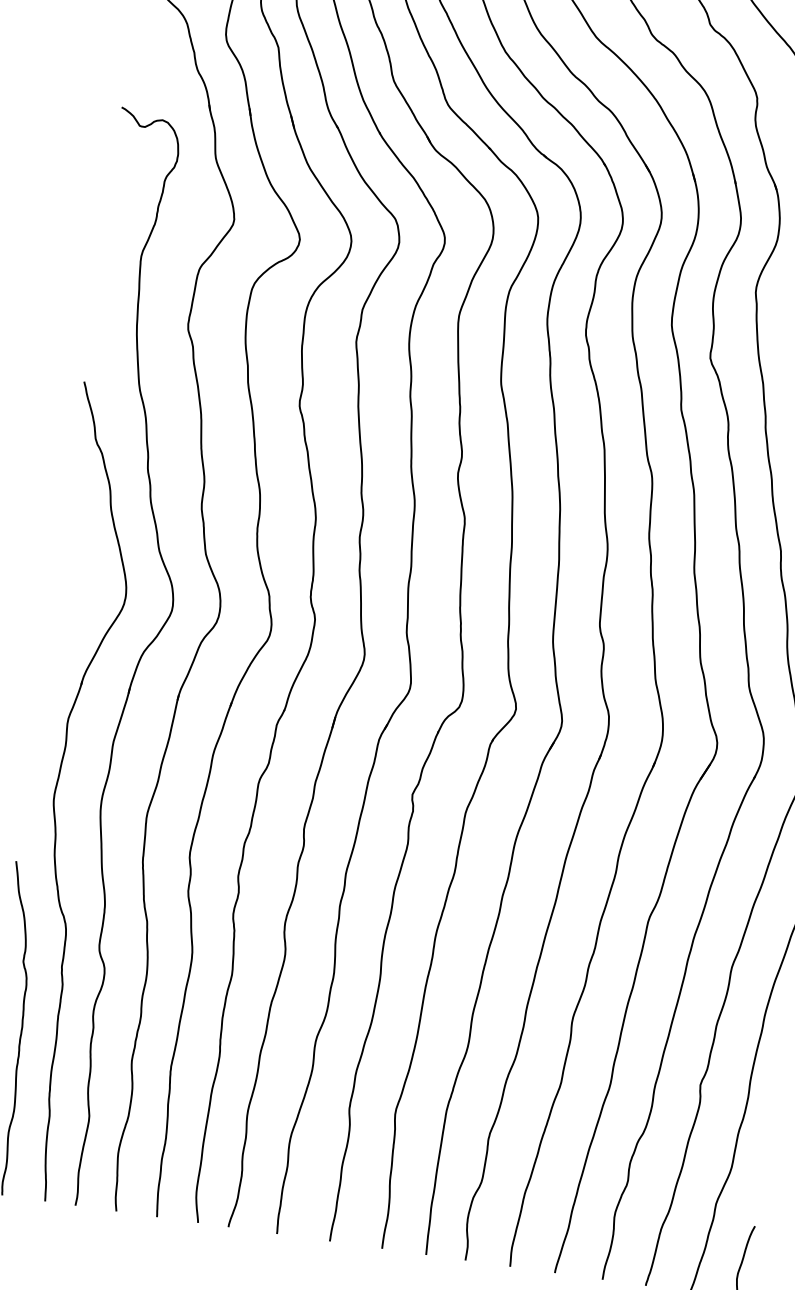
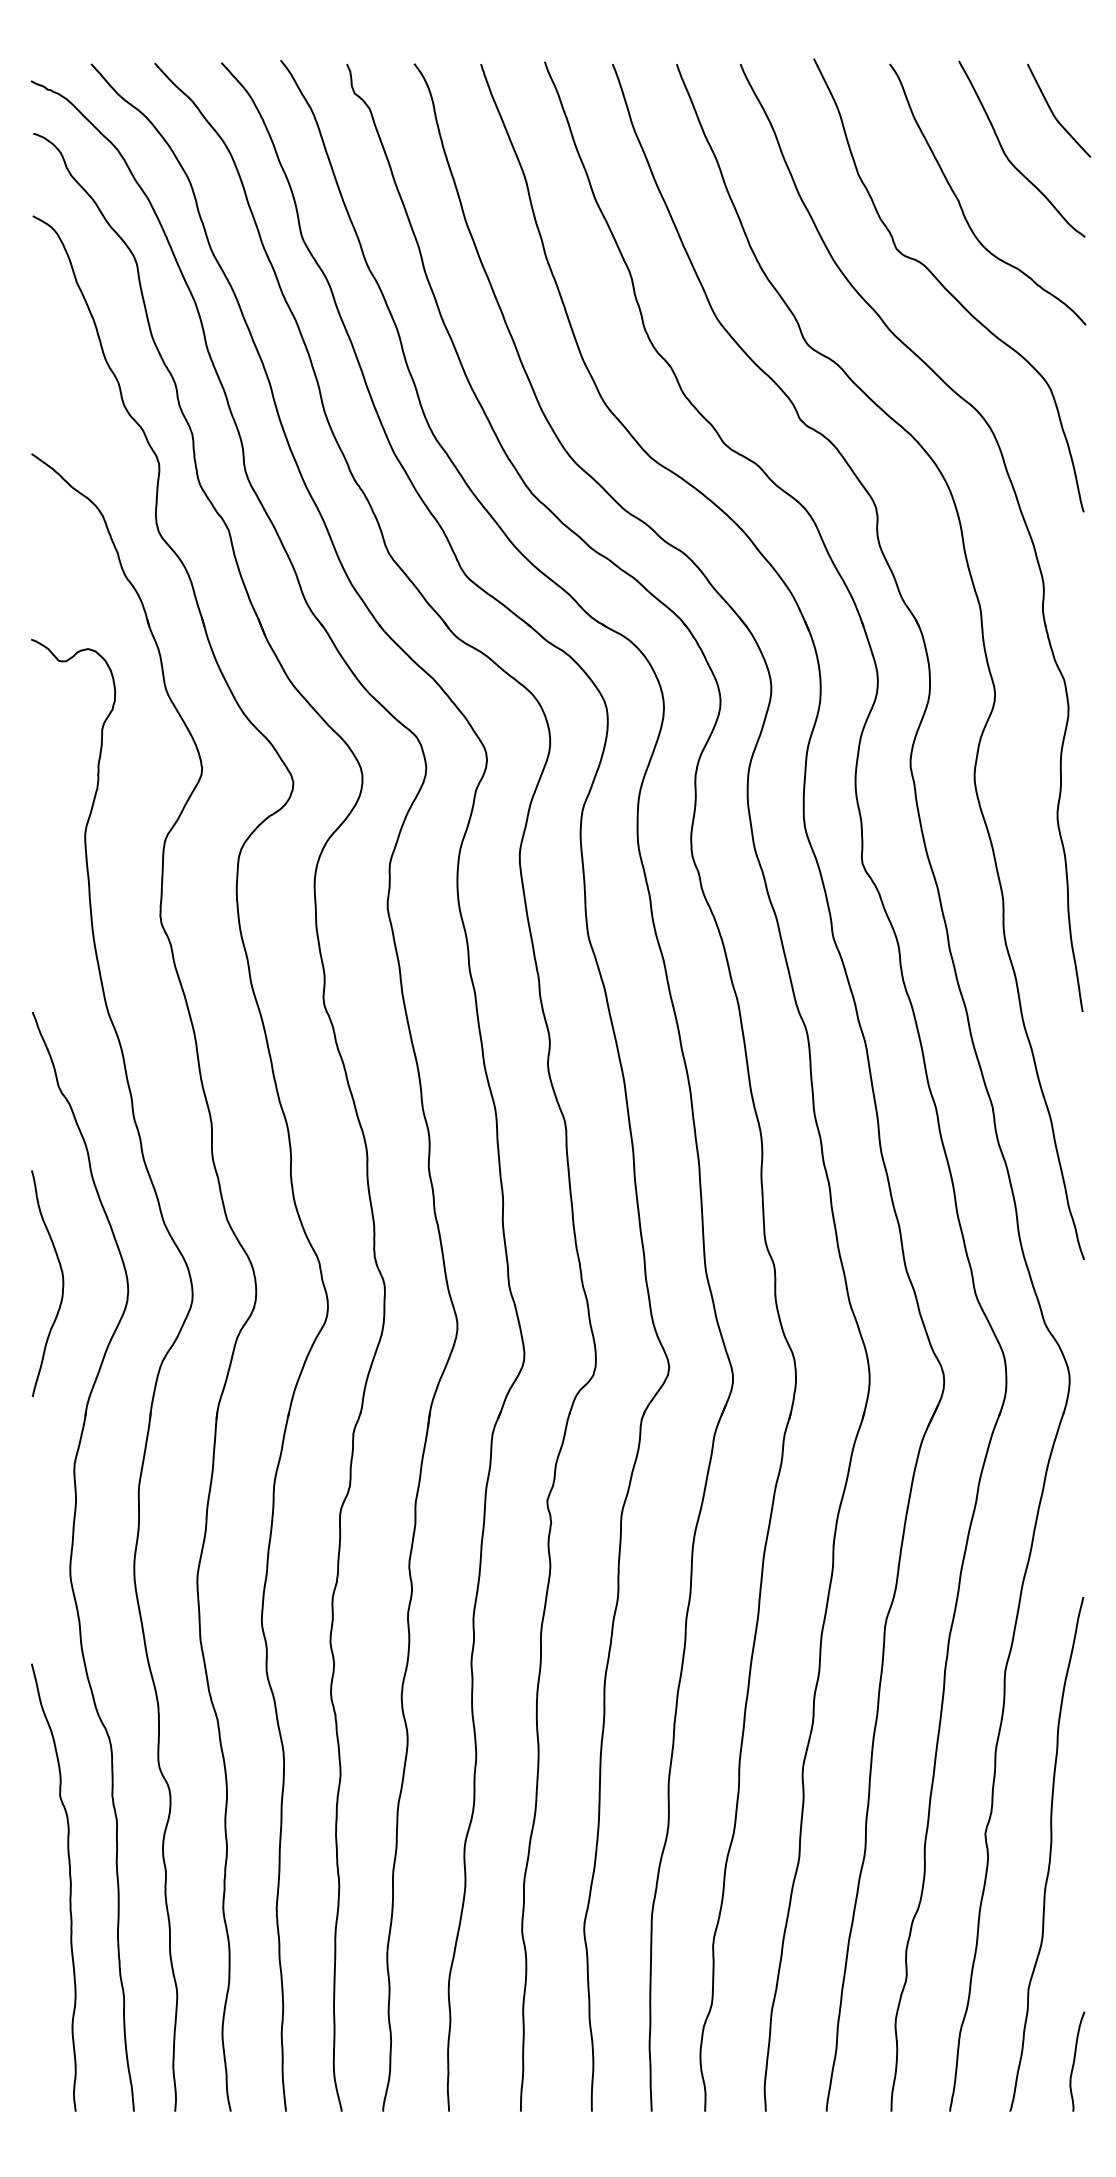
curve: (78, 584) -> (62, 1283), added

